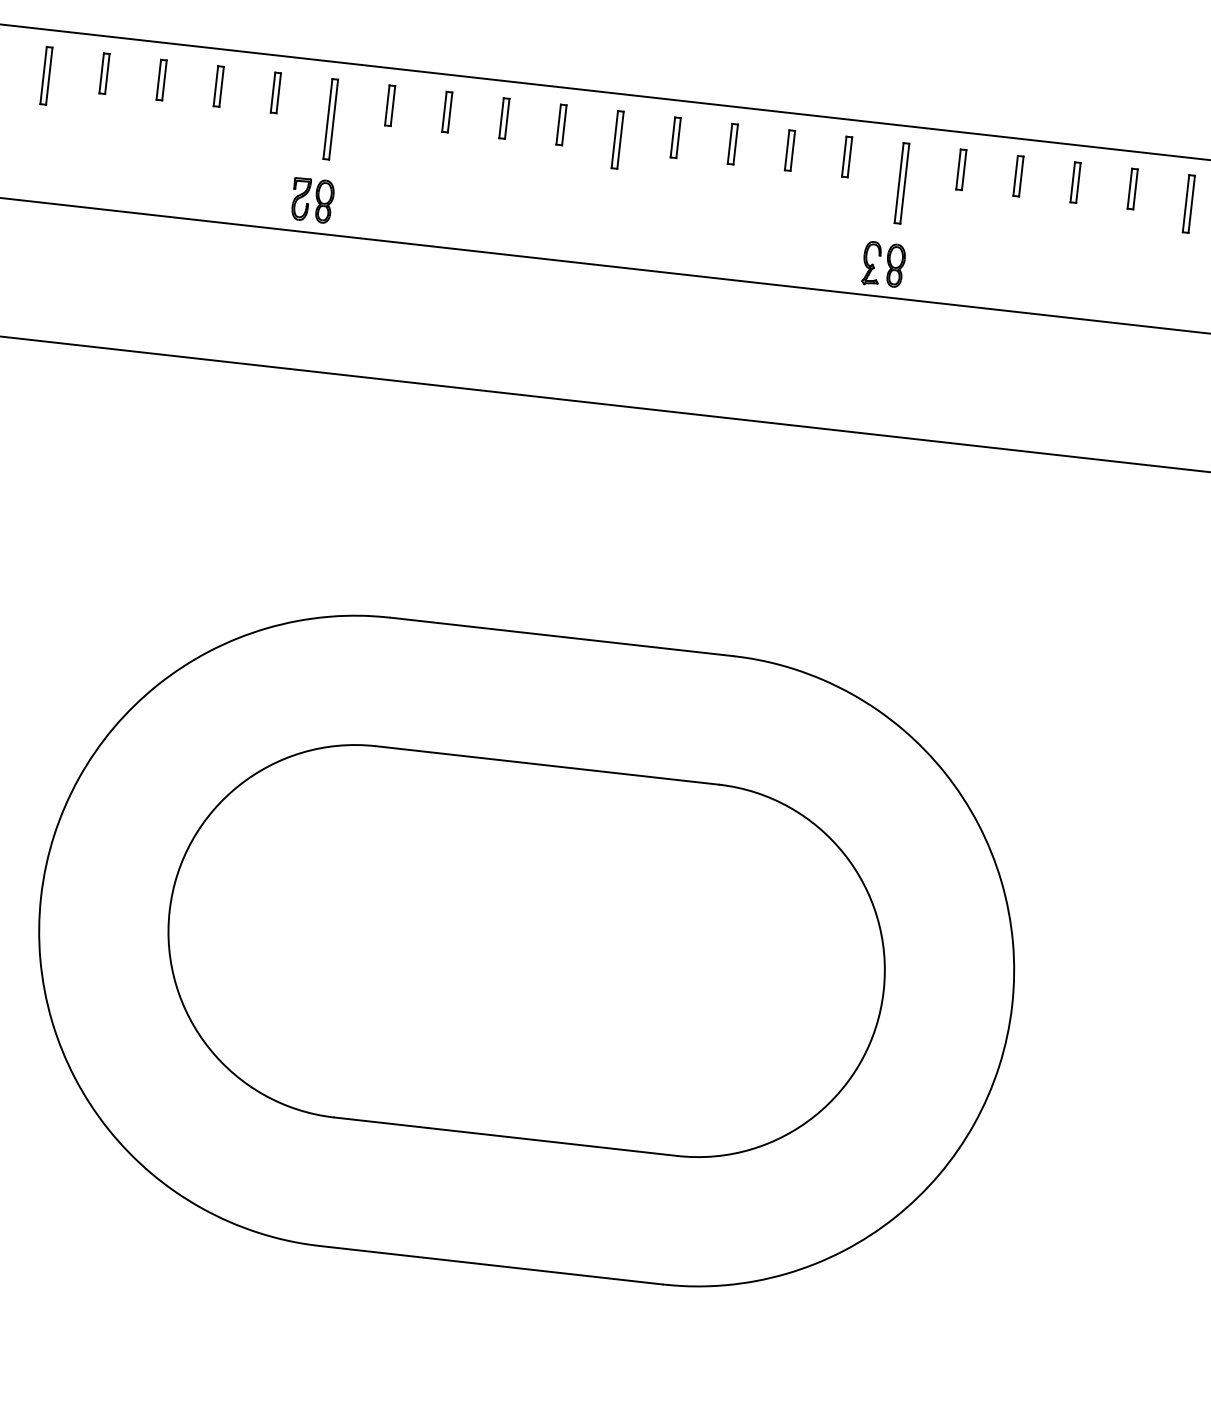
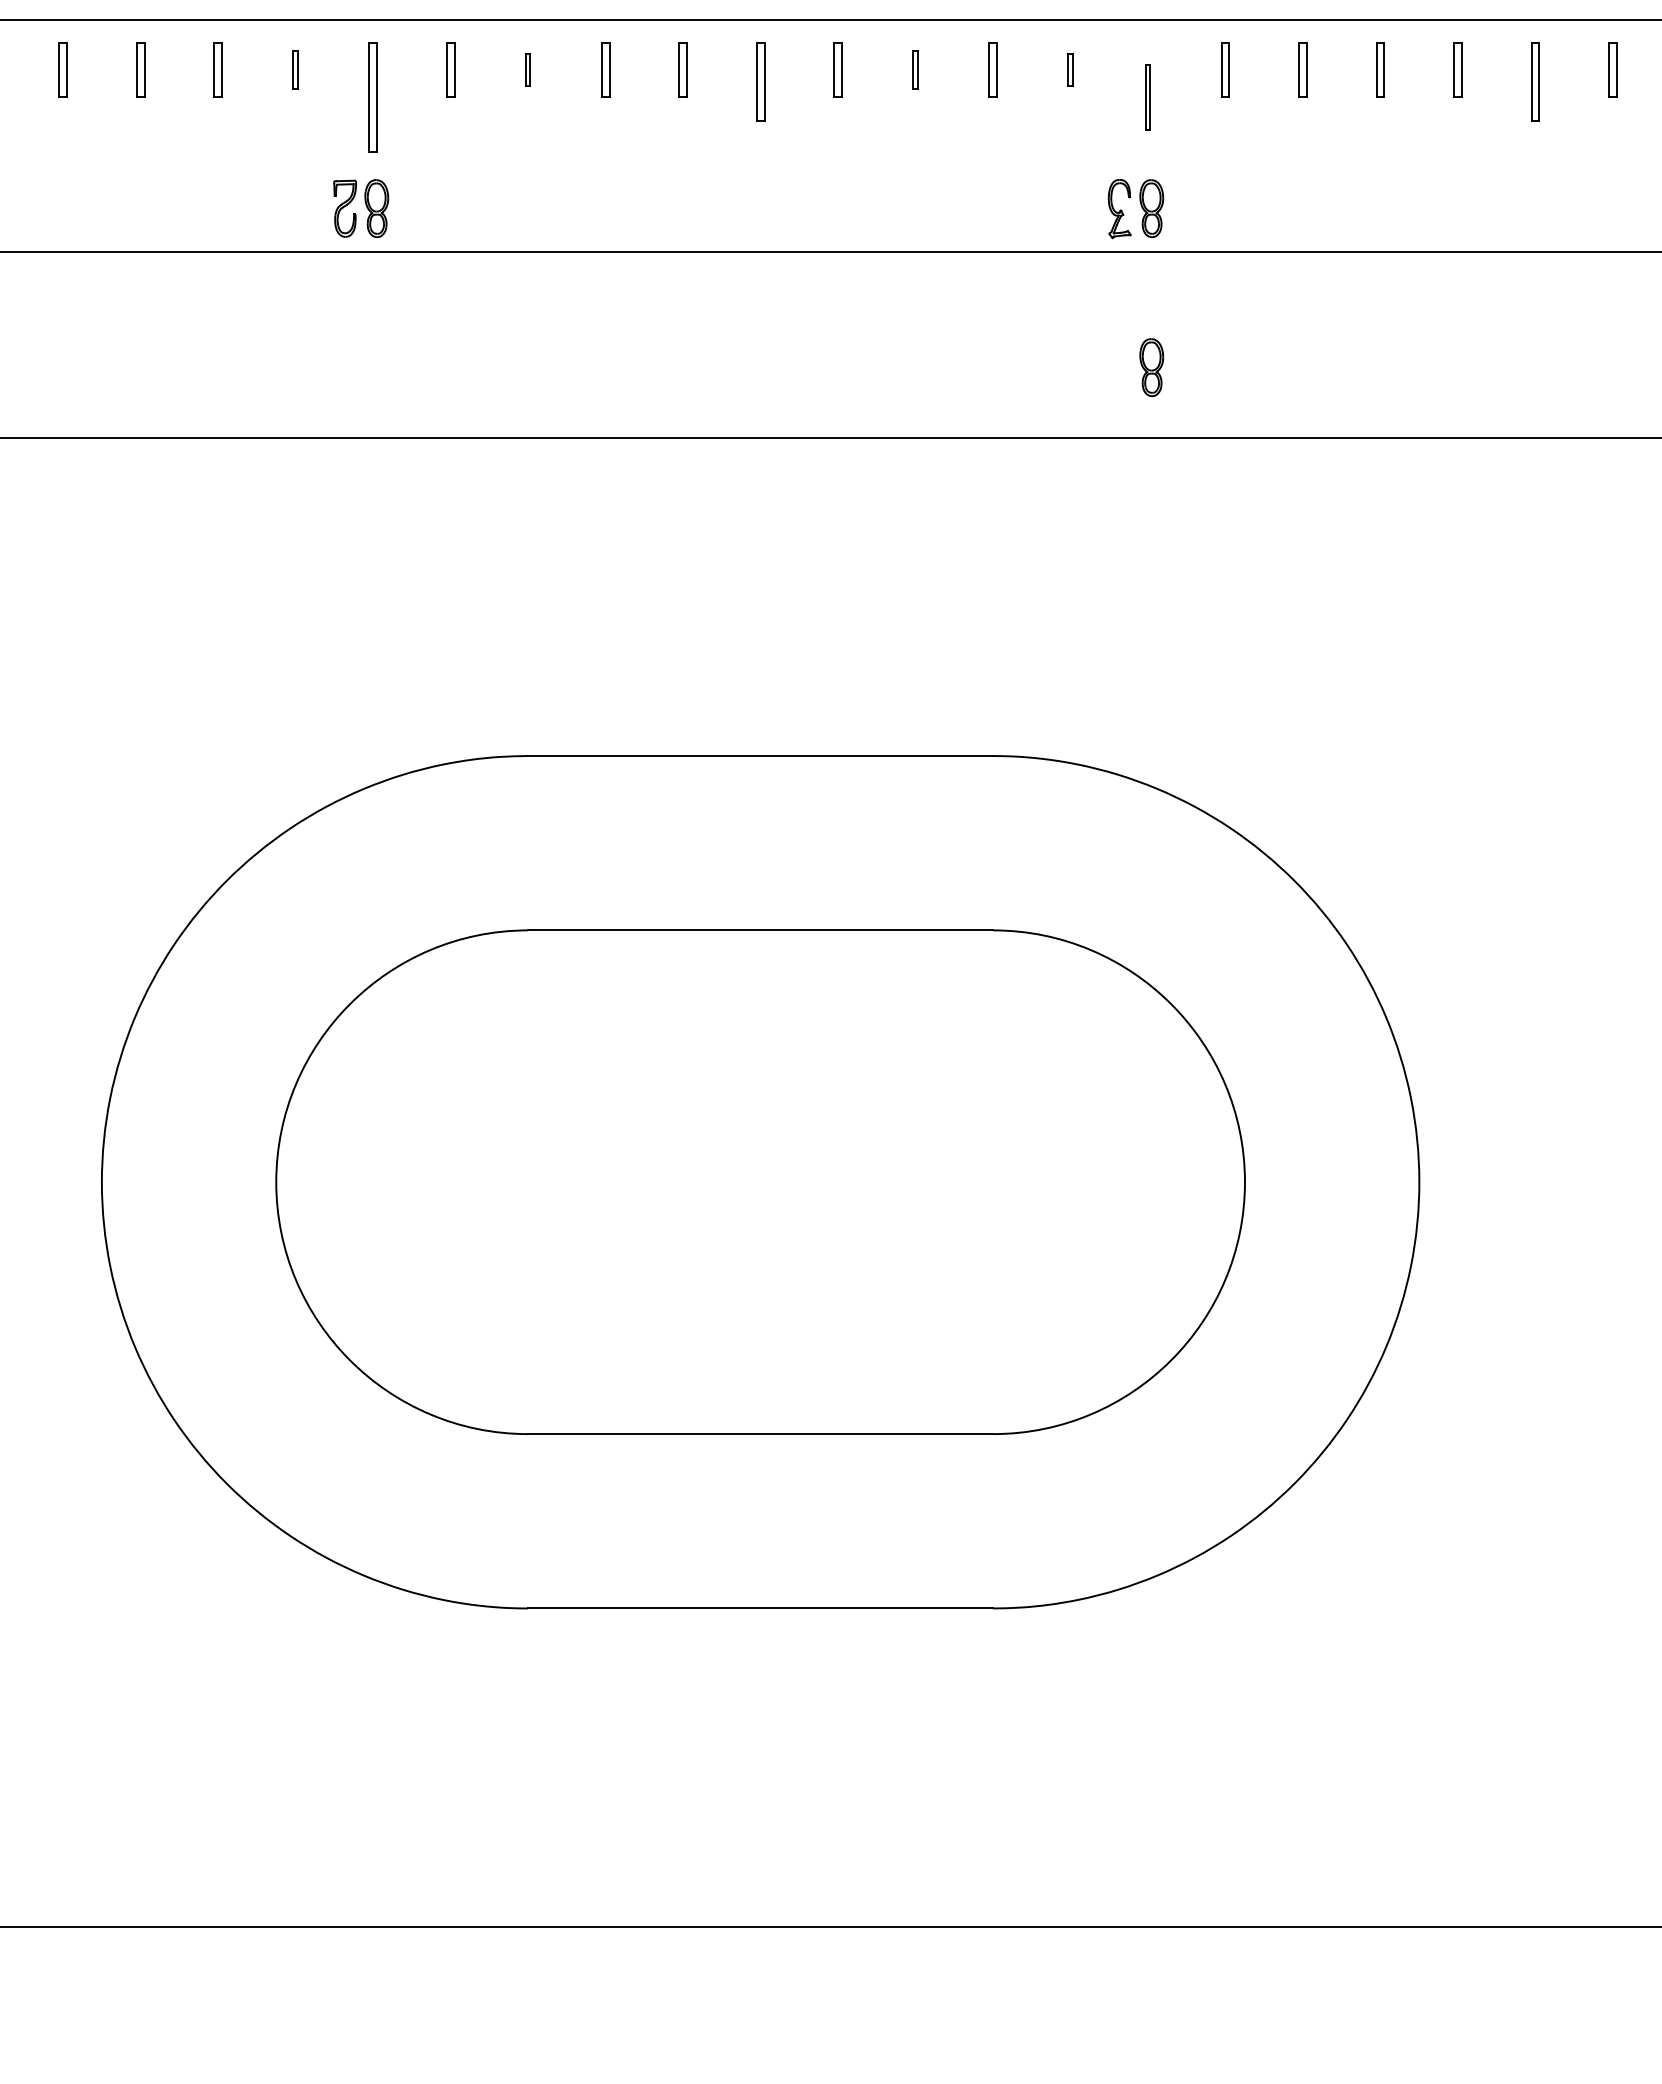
part: (275, 92) -> (295, 69), size x0.7
part: (446, 111) -> (527, 69), size x0.6
part: (732, 143) -> (915, 69), size x0.7
part: (847, 156) -> (1070, 69), size x0.6
part: (901, 183) -> (1147, 97), size x0.6
part: (882, 382) -> (1151, 367), added

